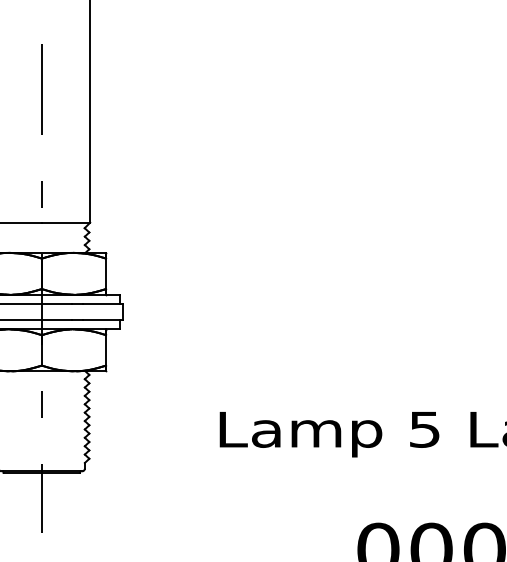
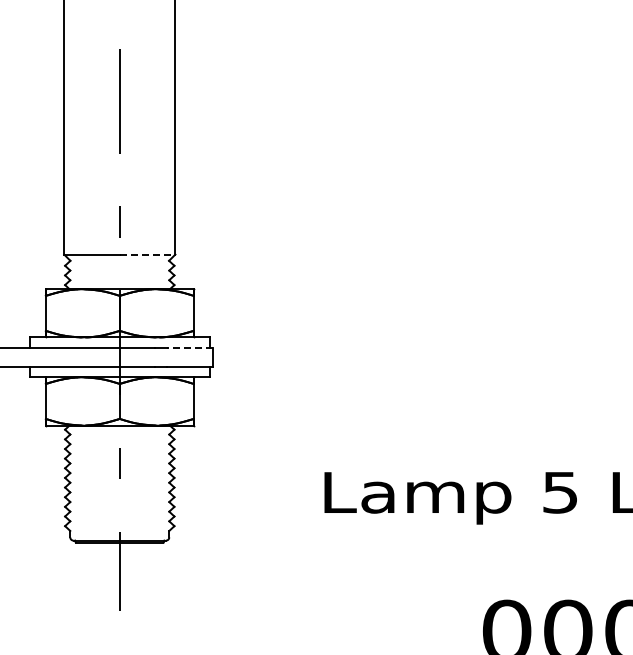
line: (65, 222) -> (147, 254), solid -> dashed
line: (103, 303) -> (190, 347), solid -> dashed

